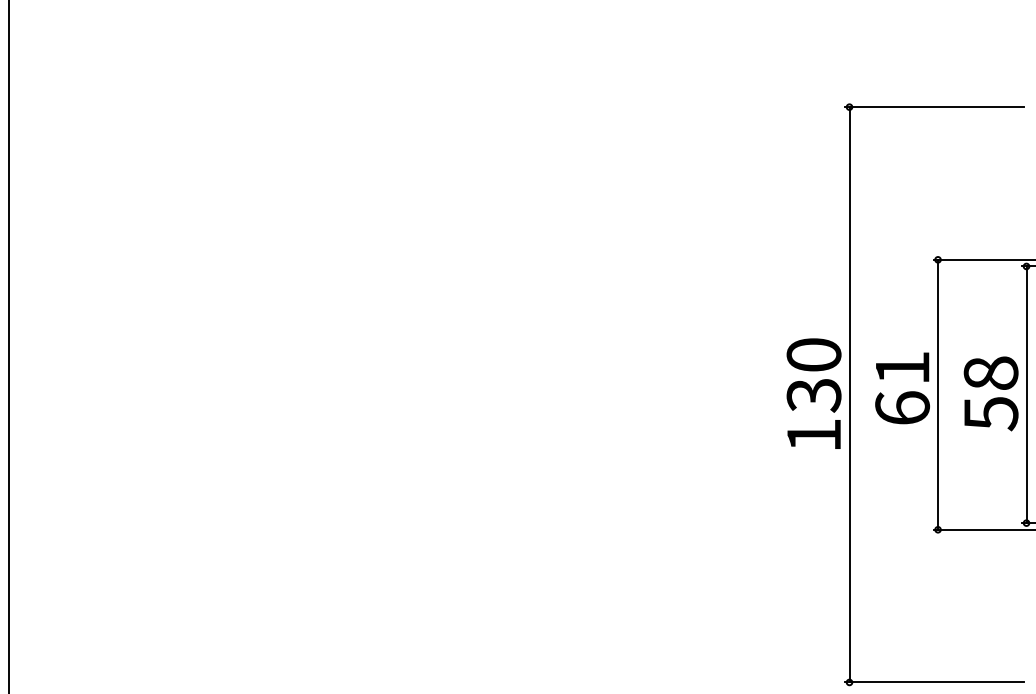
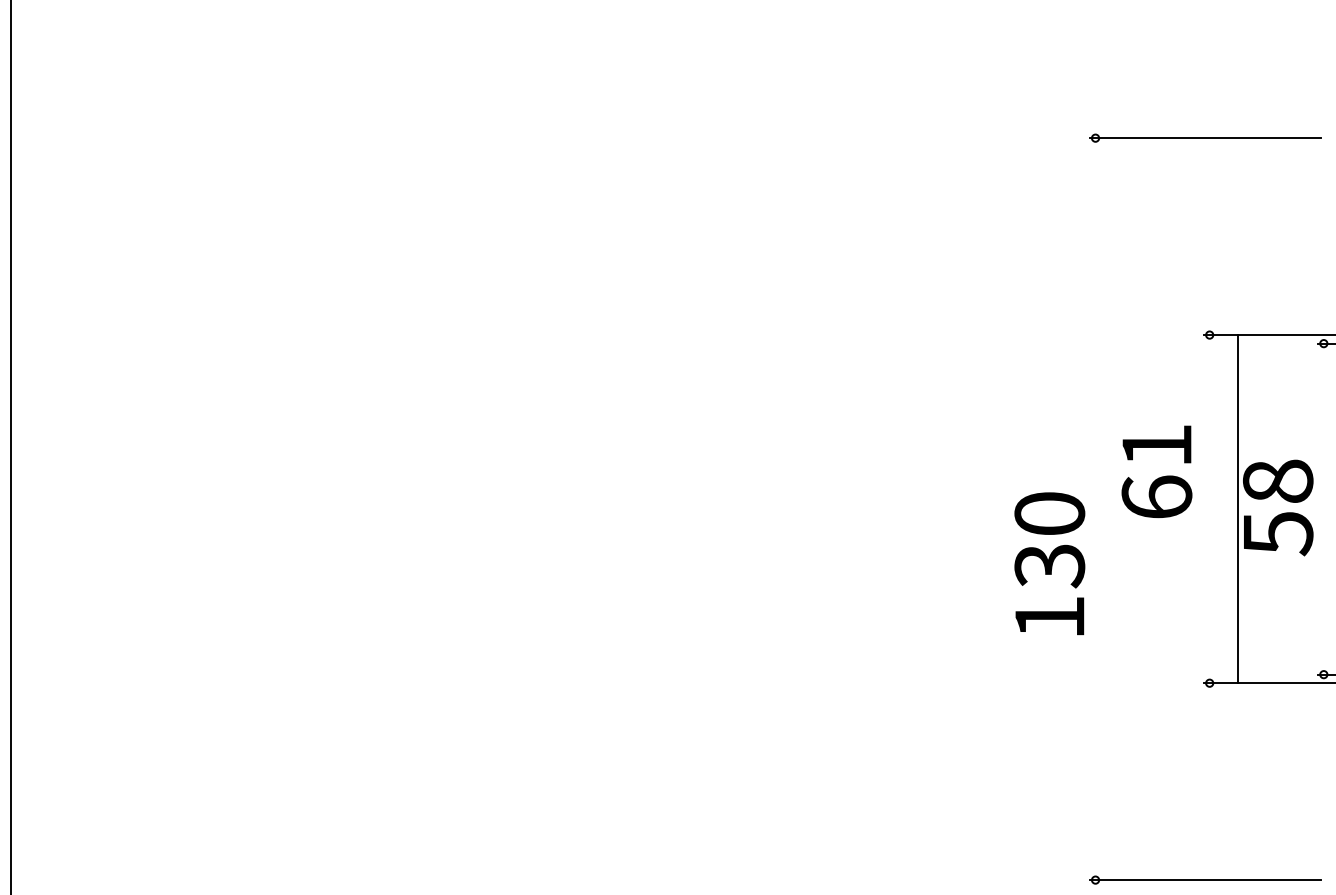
text: (902, 388) -> (1156, 471), moved
text: (813, 393) -> (1049, 563), moved
line: (1026, 394) -> (1323, 508), removed
line: (849, 395) -> (1095, 509), removed
line: (937, 395) -> (1237, 509), moved

